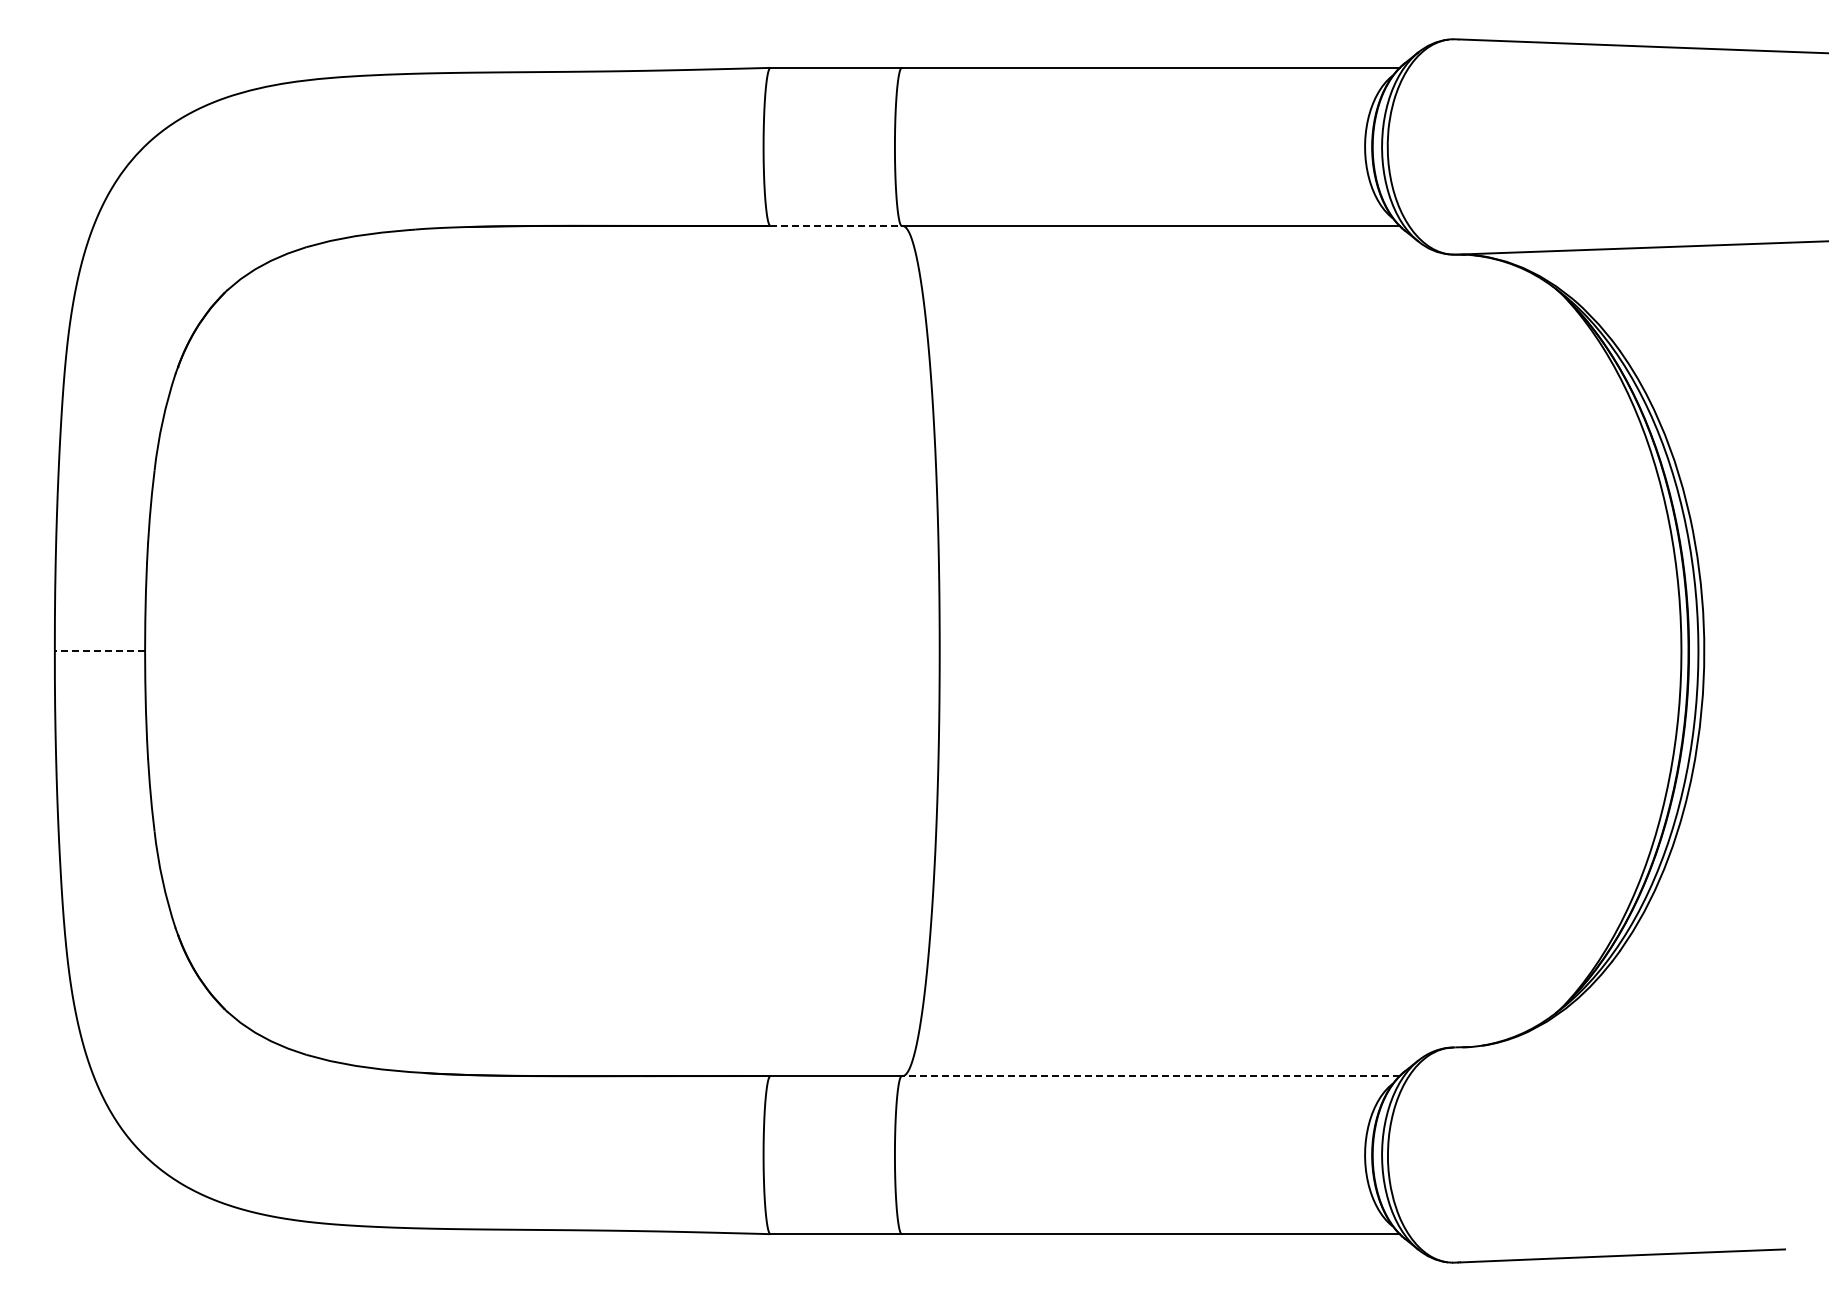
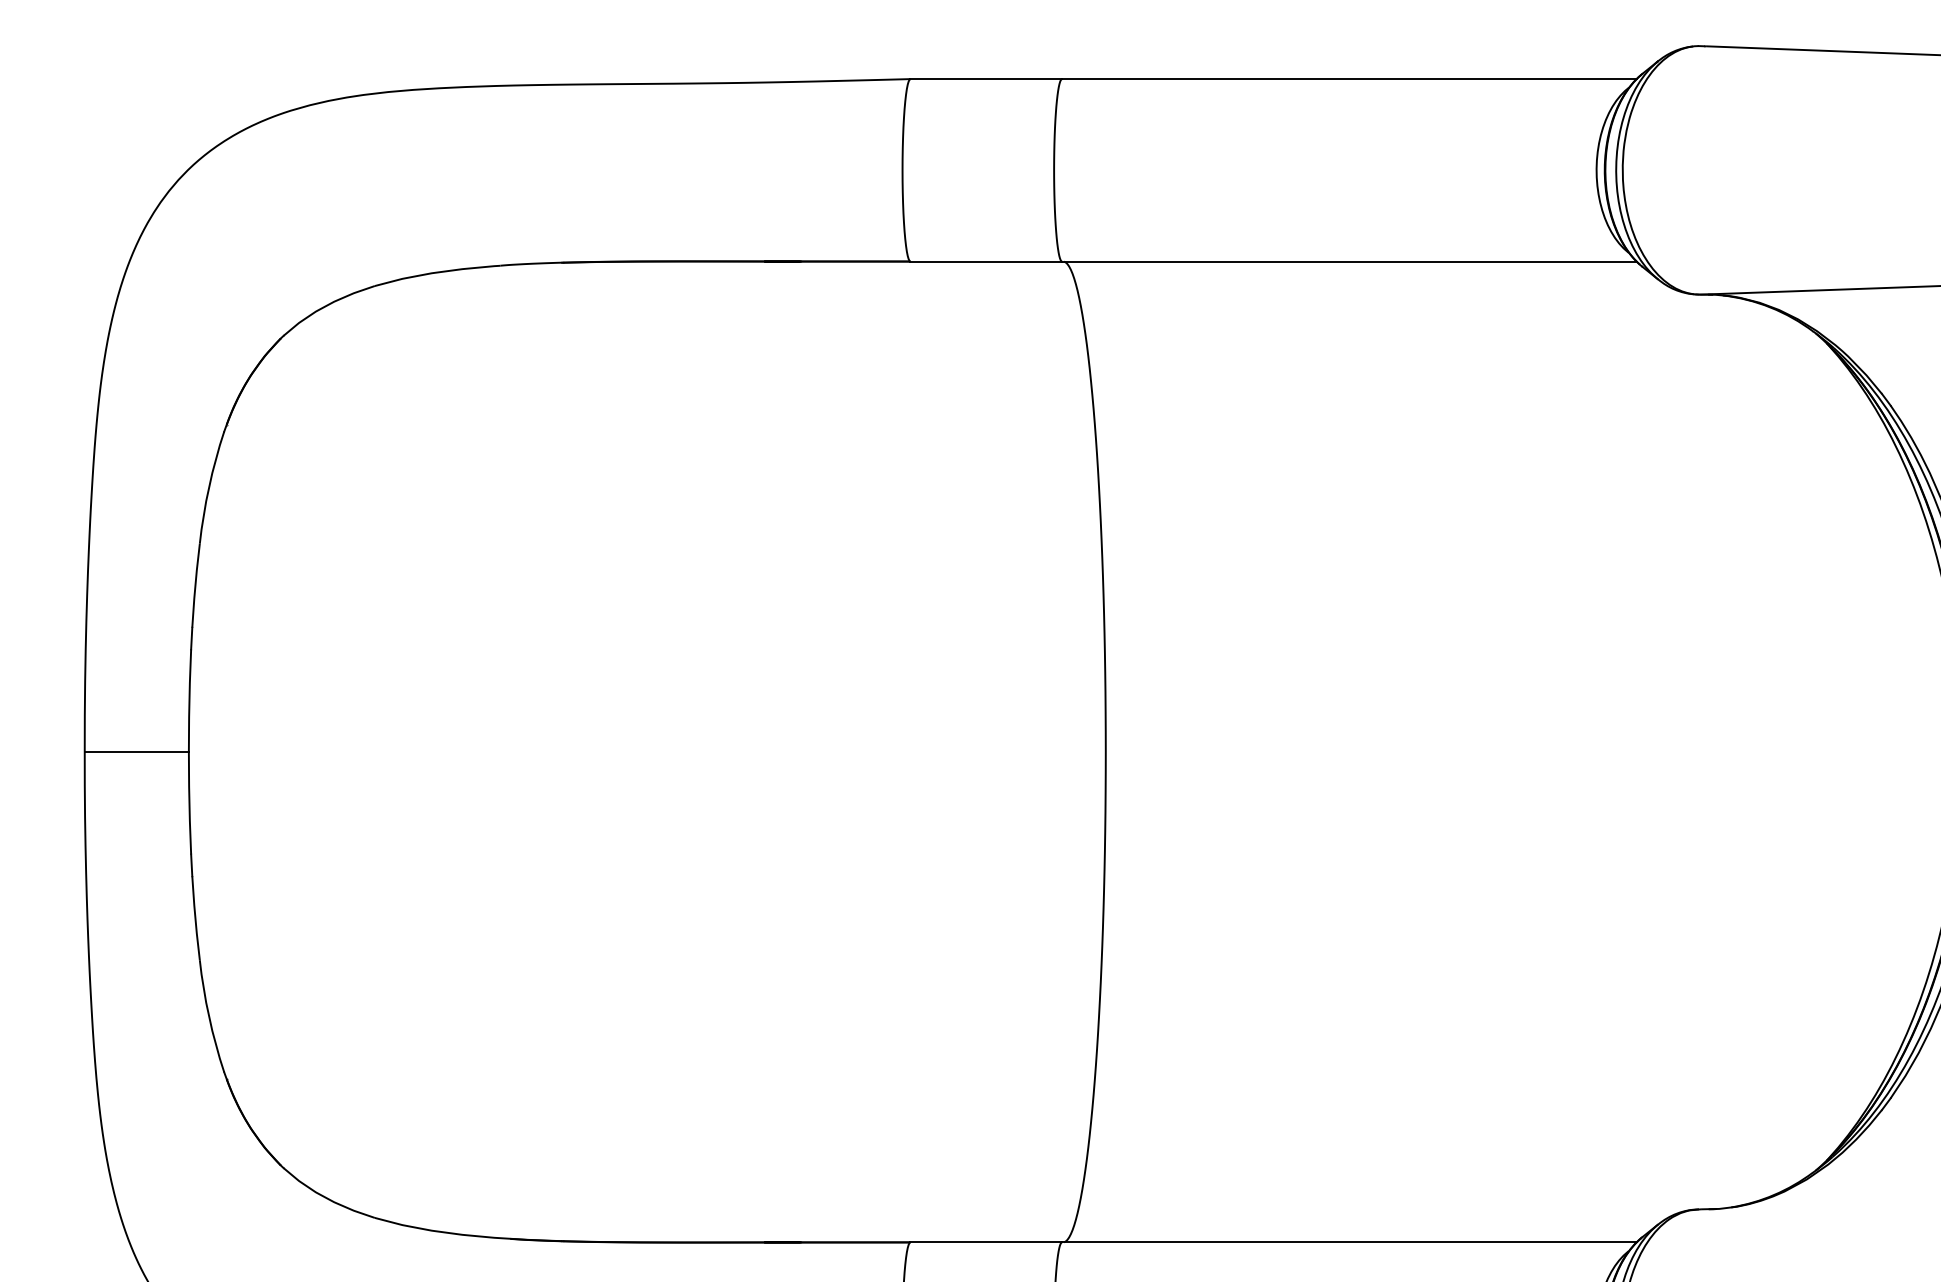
line: (836, 226) -> (986, 262), dashed -> solid
line: (99, 651) -> (136, 752), dashed -> solid
line: (1150, 1076) -> (1349, 1242), dashed -> solid

